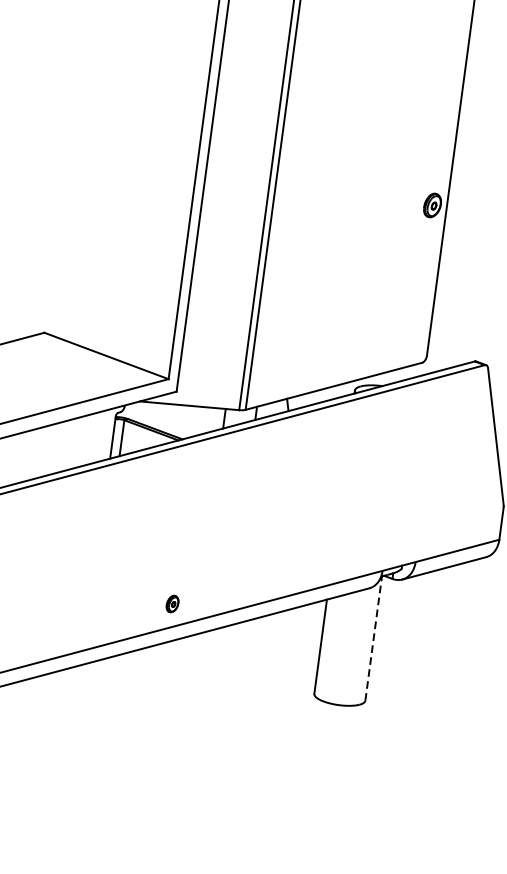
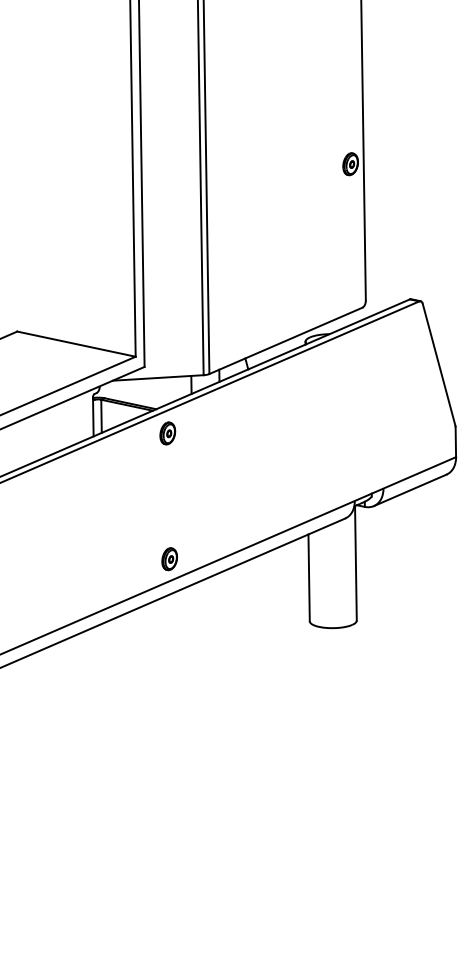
part: (190, 467) -> (167, 433), added
part: (172, 604) -> (169, 559), size x1.43
line: (373, 637) -> (355, 562), dashed -> solid

